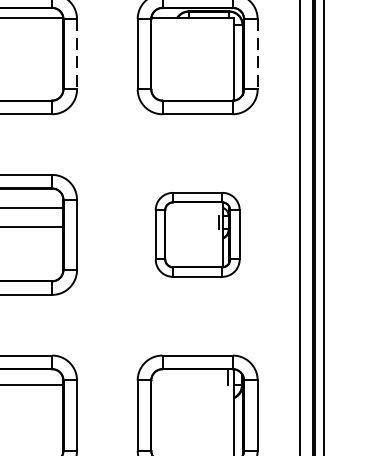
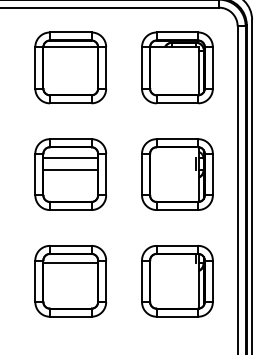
line: (77, 53) -> (106, 67), dashed -> solid
line: (257, 53) -> (212, 67), dashed -> solid
part: (197, 234) -> (177, 174), size x1.43

